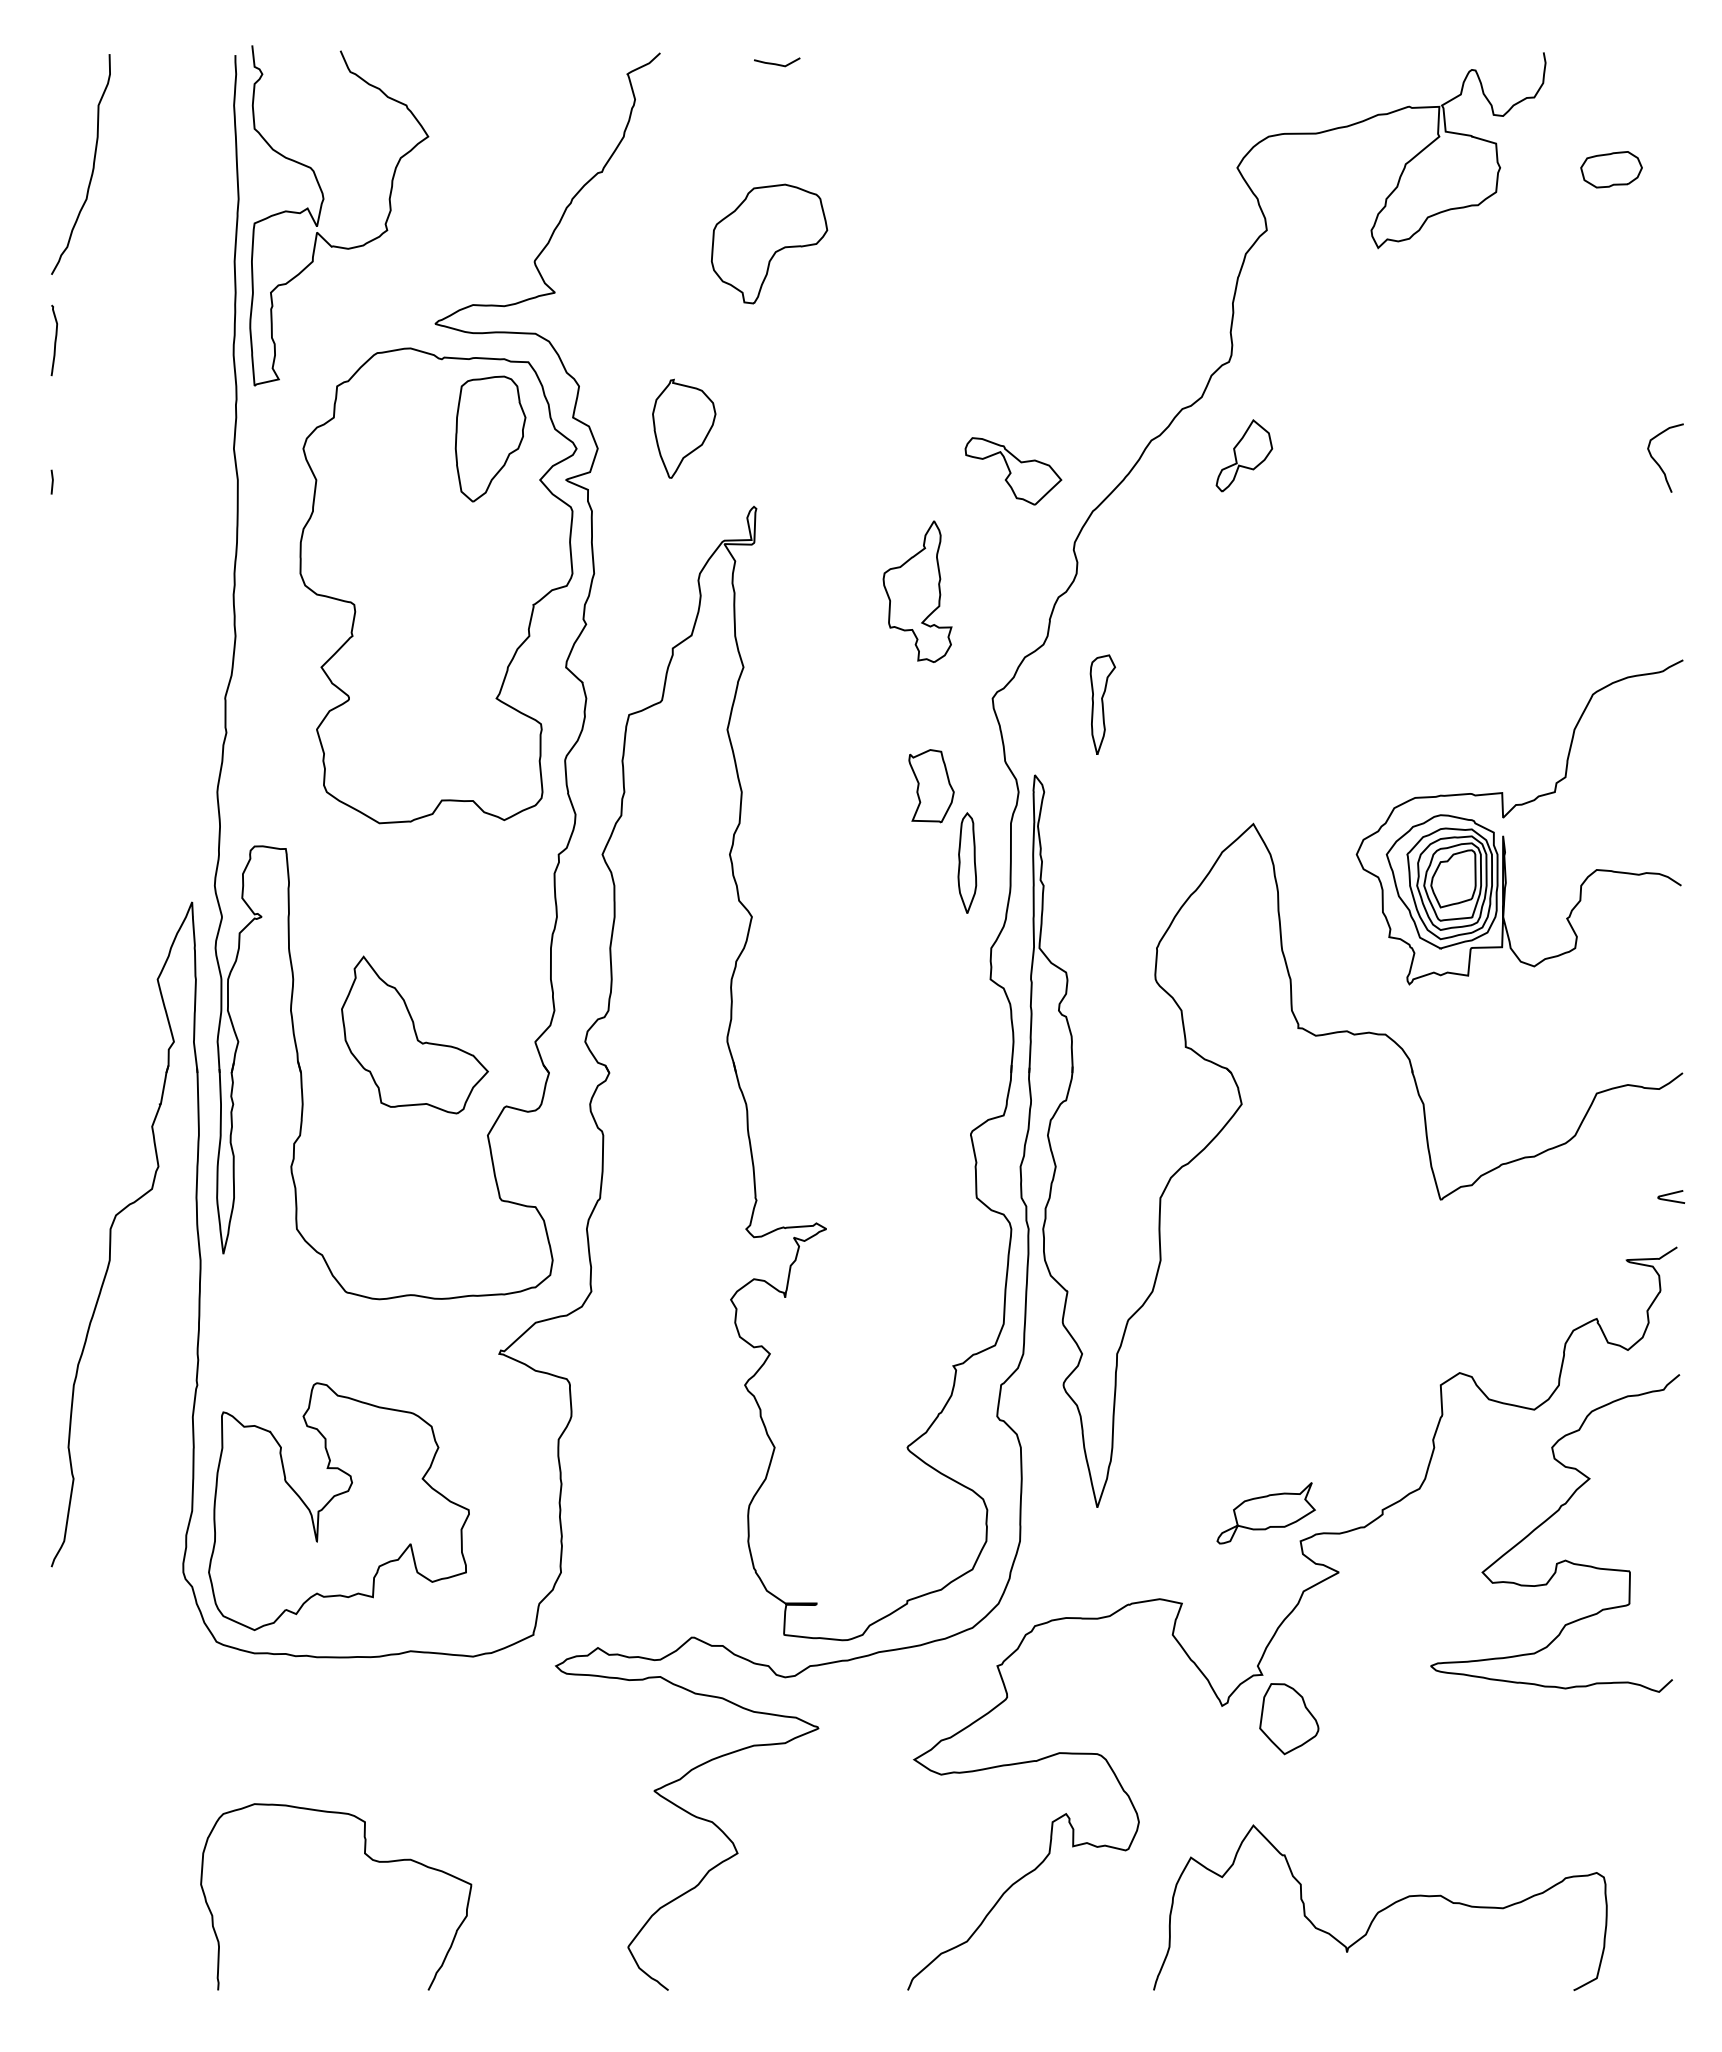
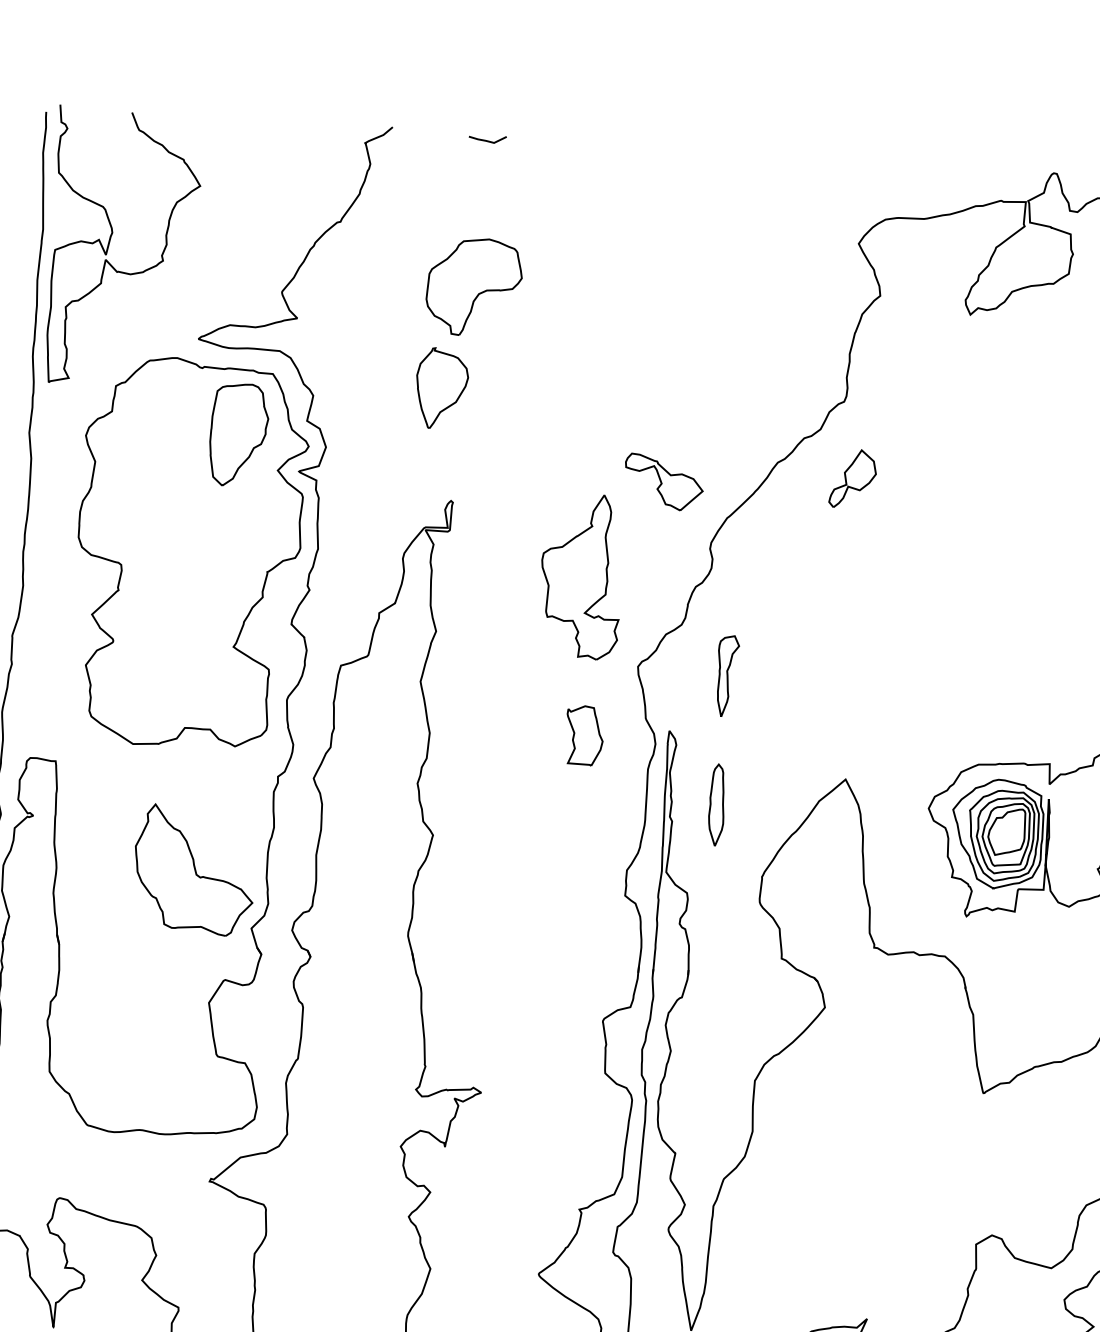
part: (684, 428) -> (442, 388), moved
part: (917, 591) -> (581, 576), size x1.43
part: (967, 862) -> (717, 804), moved
part: (414, 1034) -> (193, 869), moved

